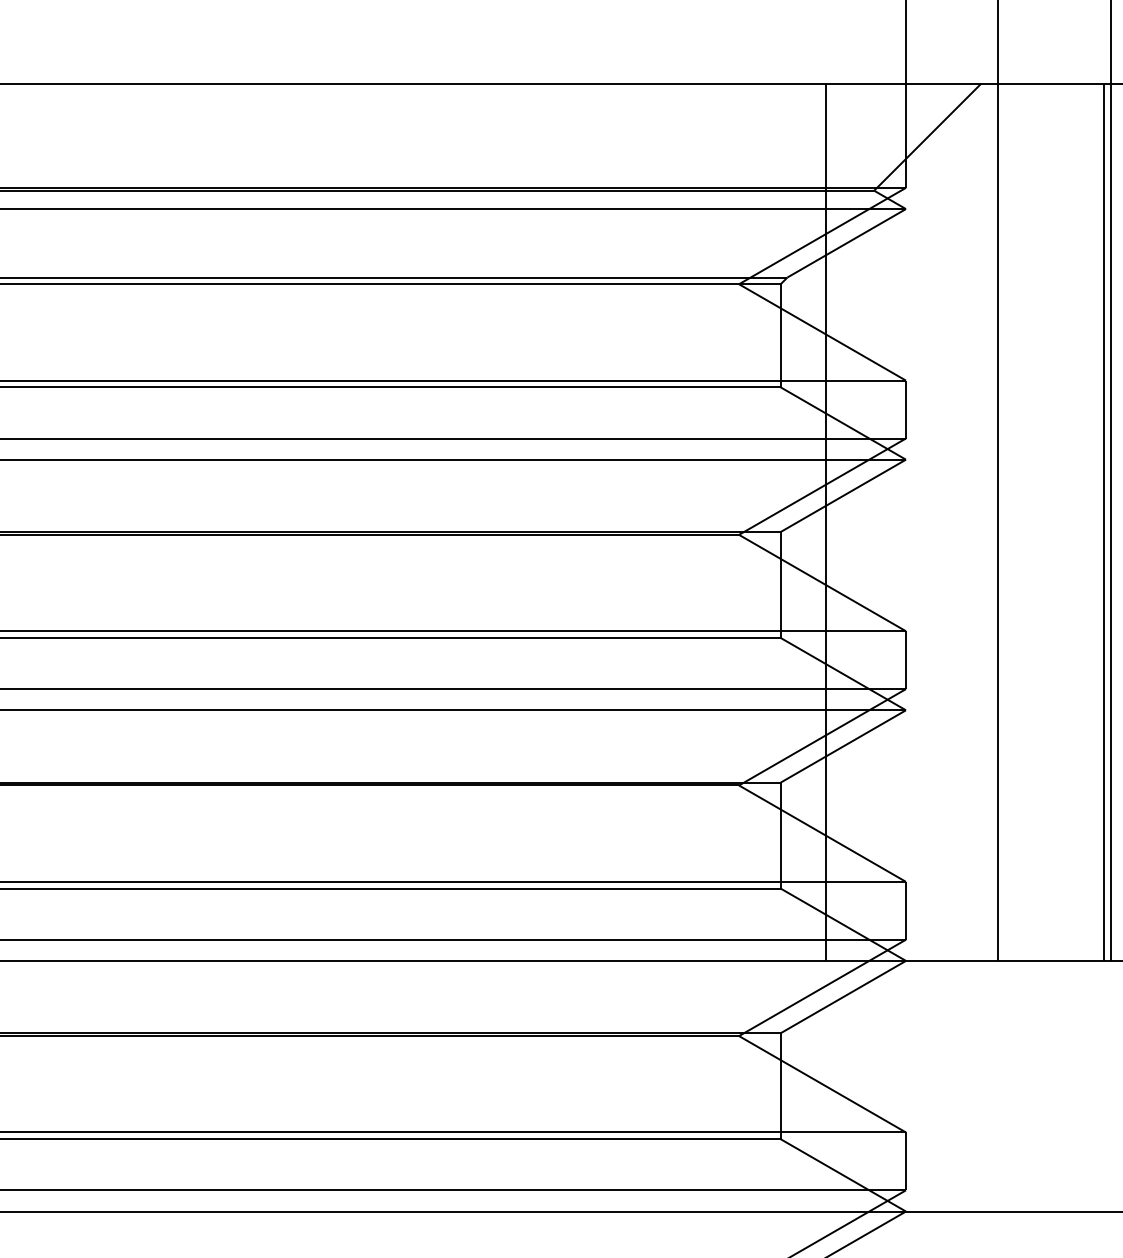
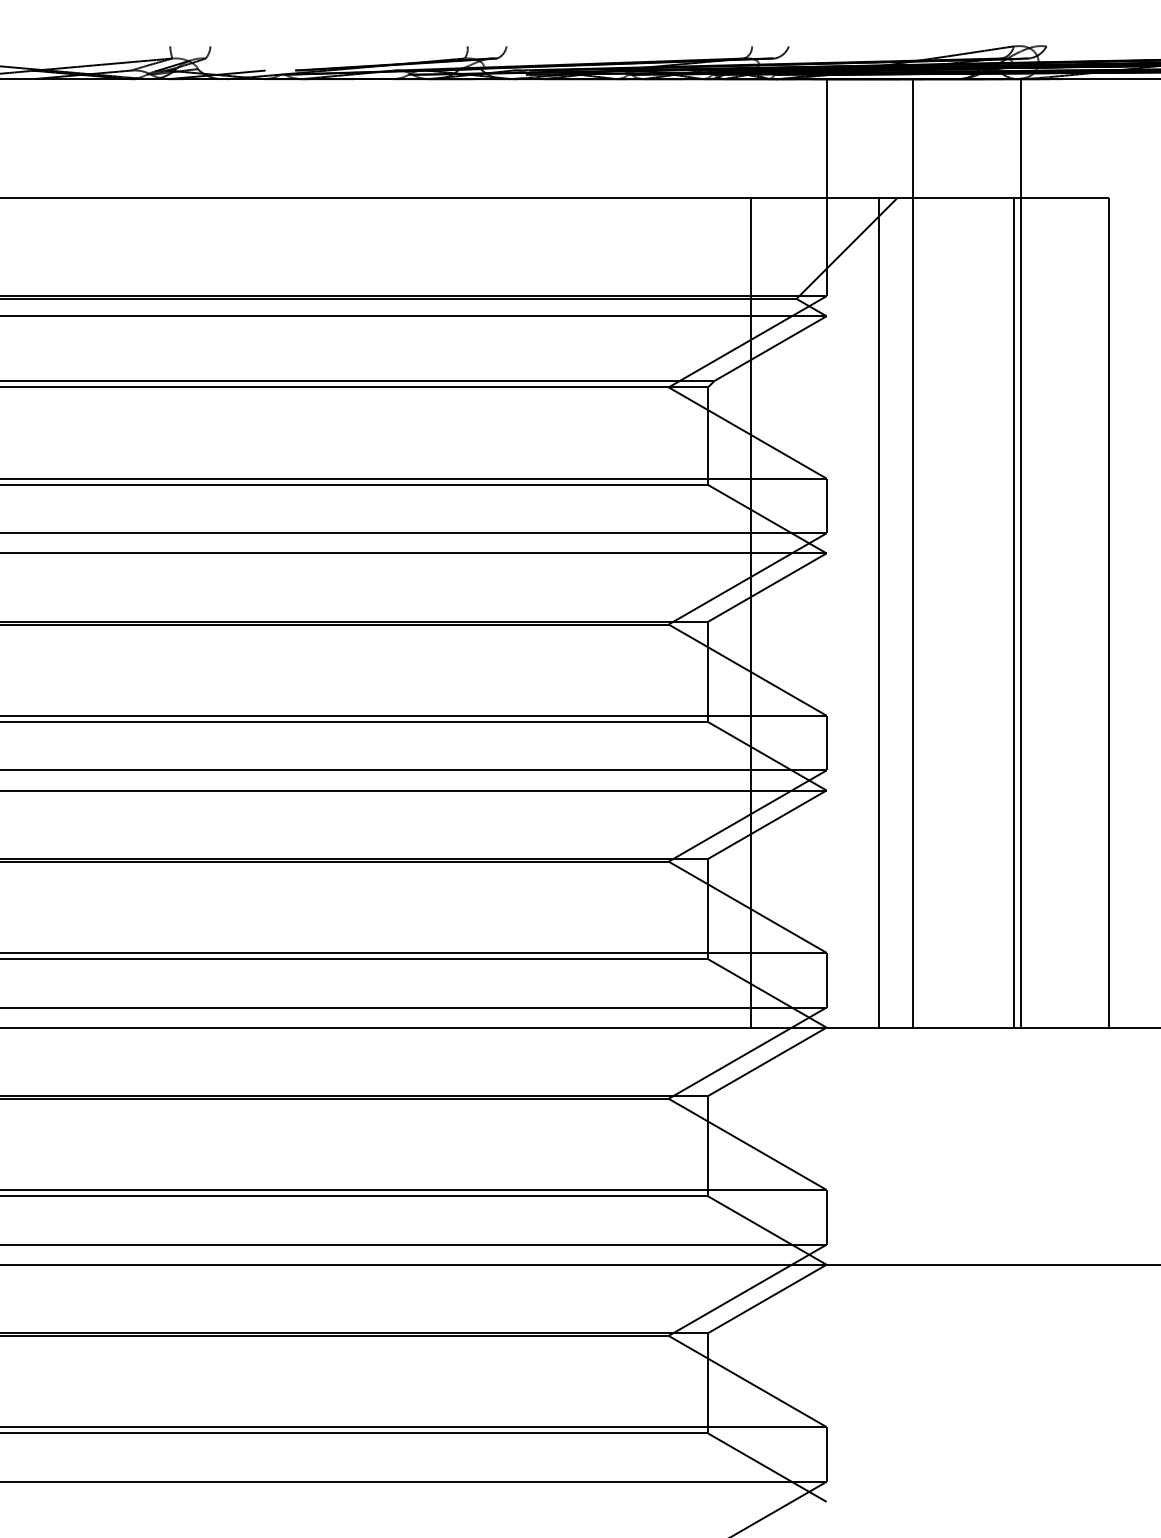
line: (961, 522) -> (879, 612), added

